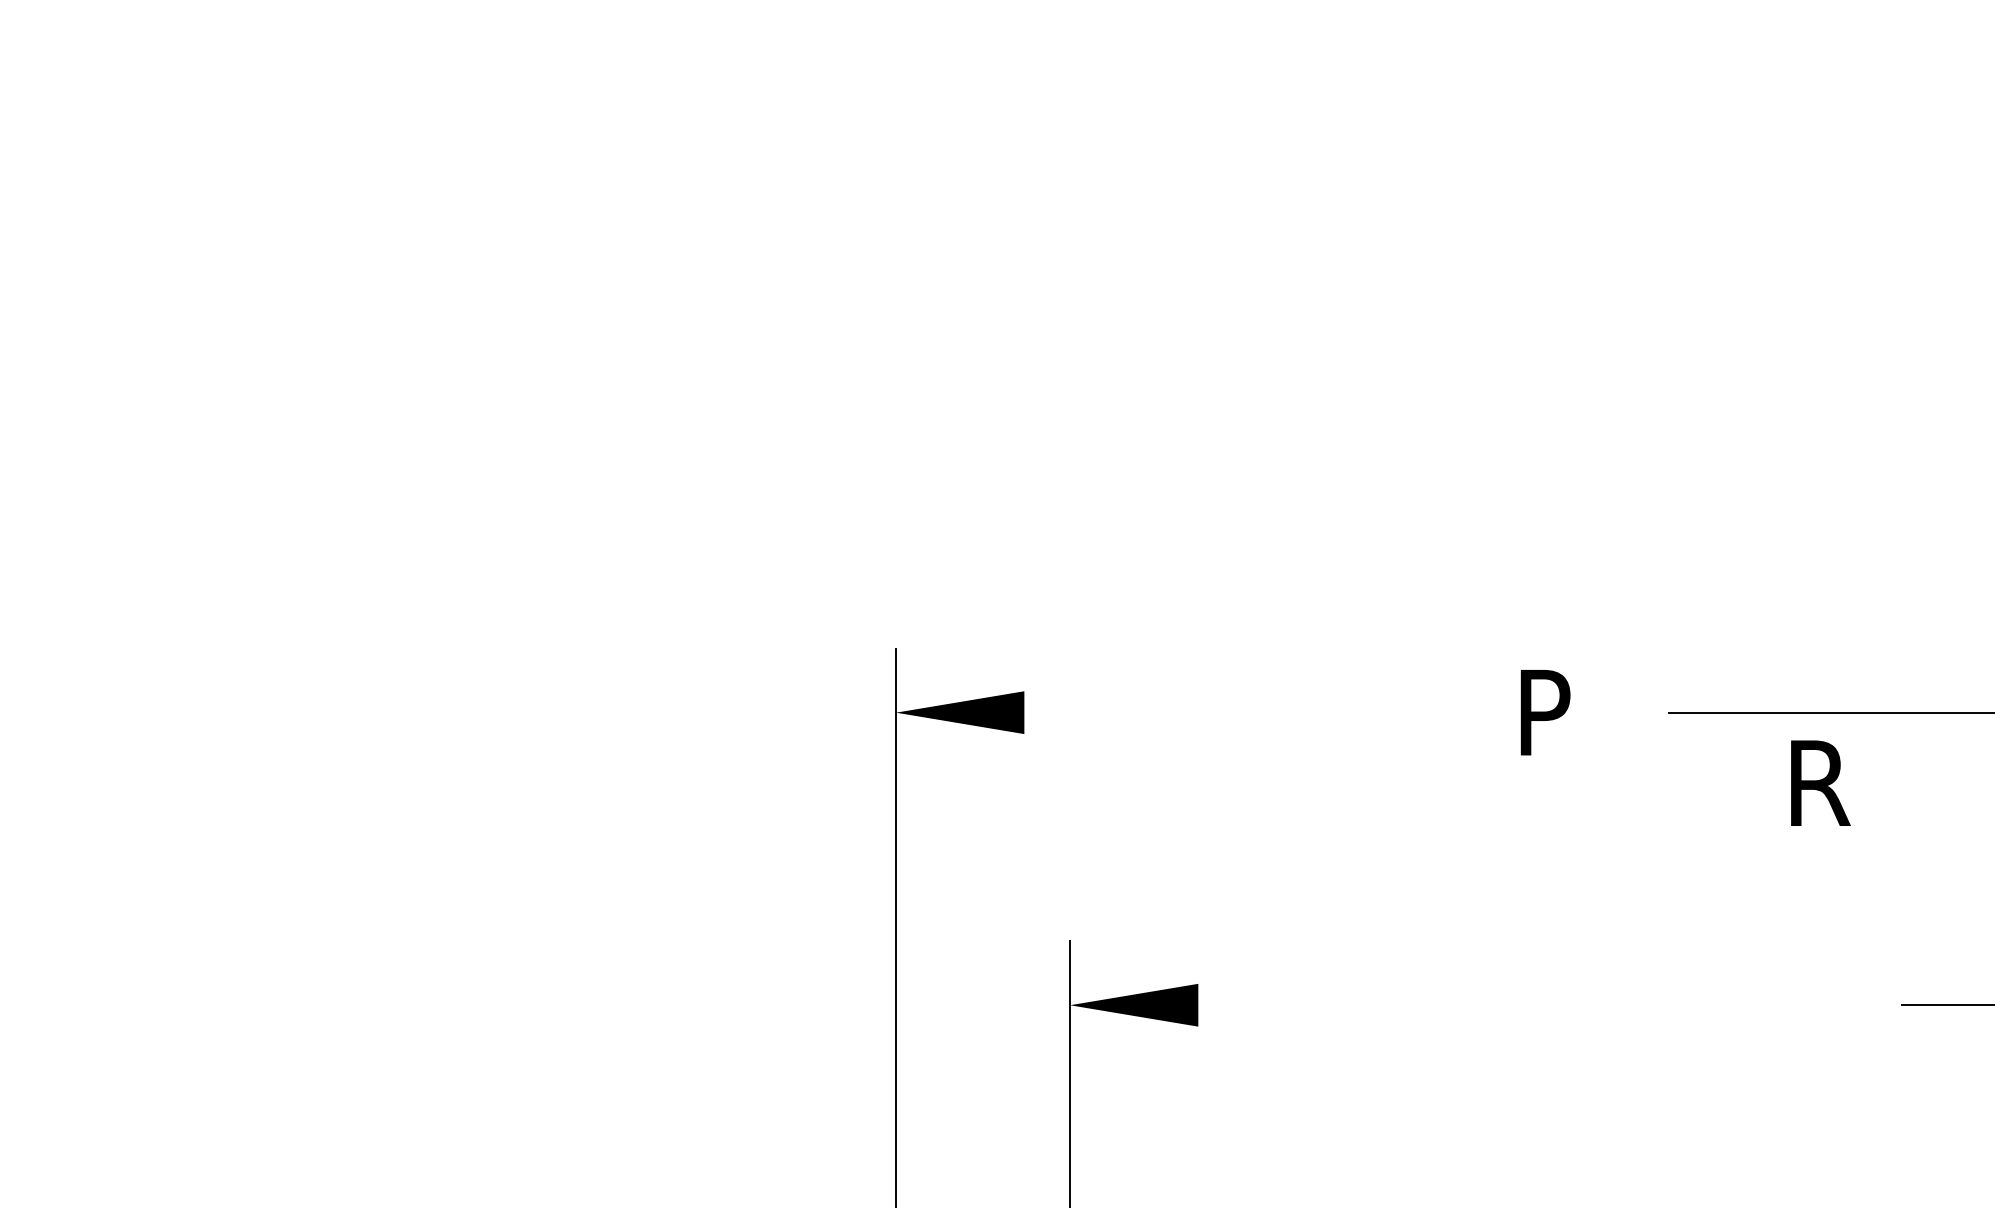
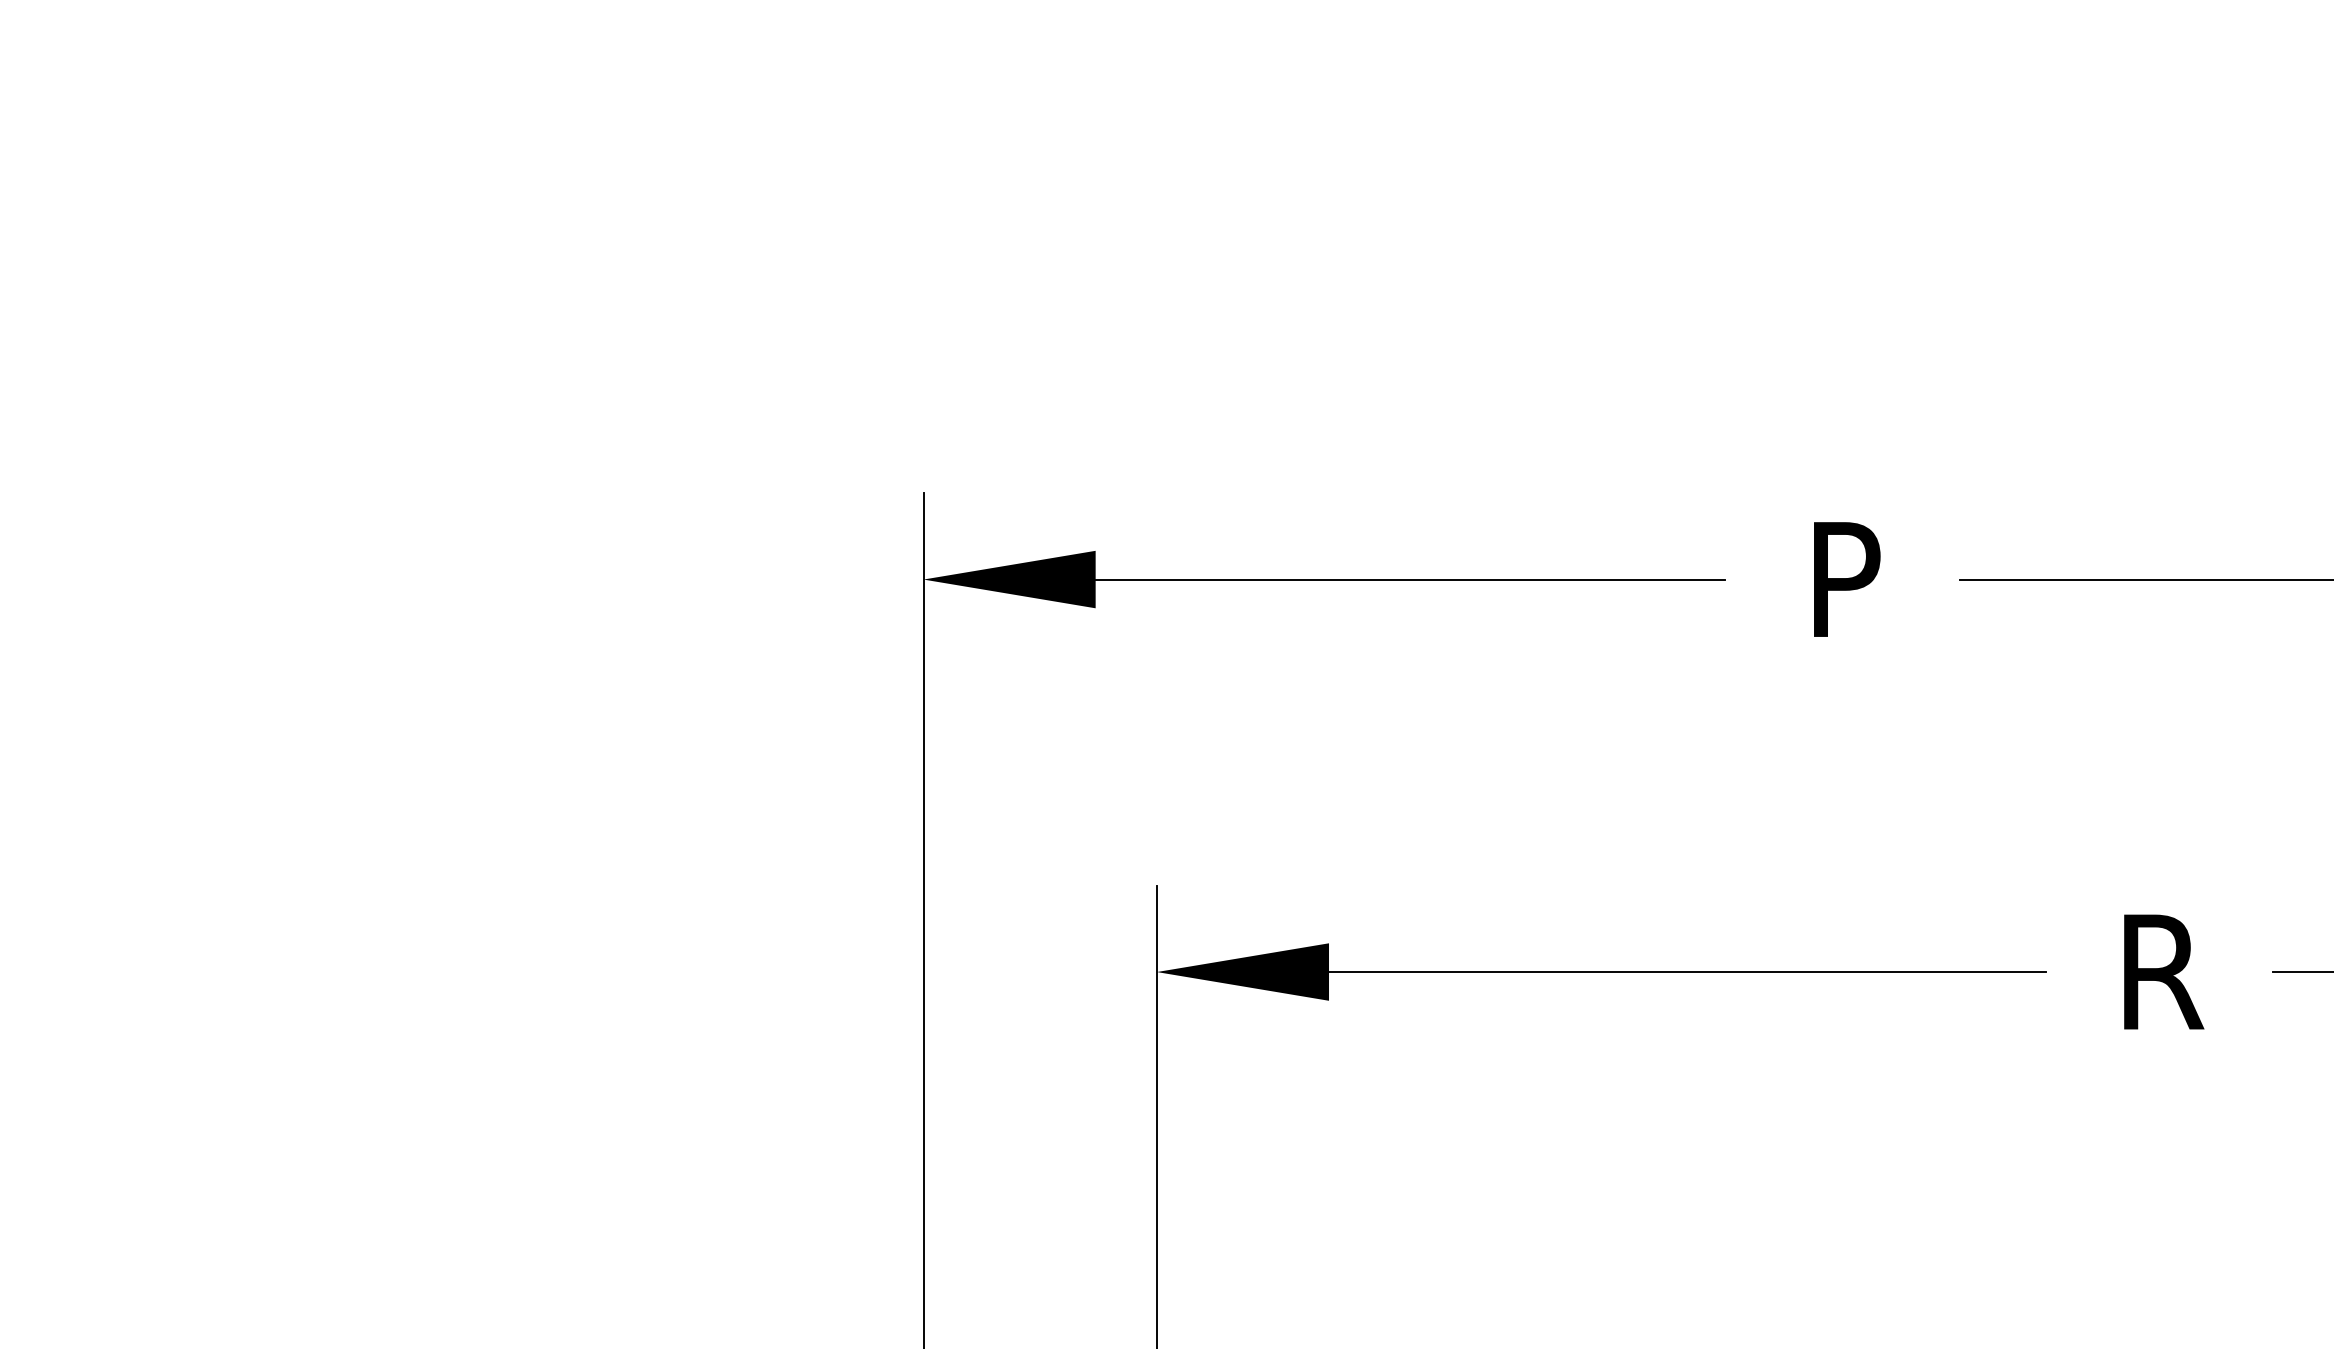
line: (1258, 712) -> (1409, 579), added
text: (1545, 712) -> (1847, 579), moved
text: (1820, 782) -> (2163, 971), moved
line: (1465, 1005) -> (1687, 972), added

